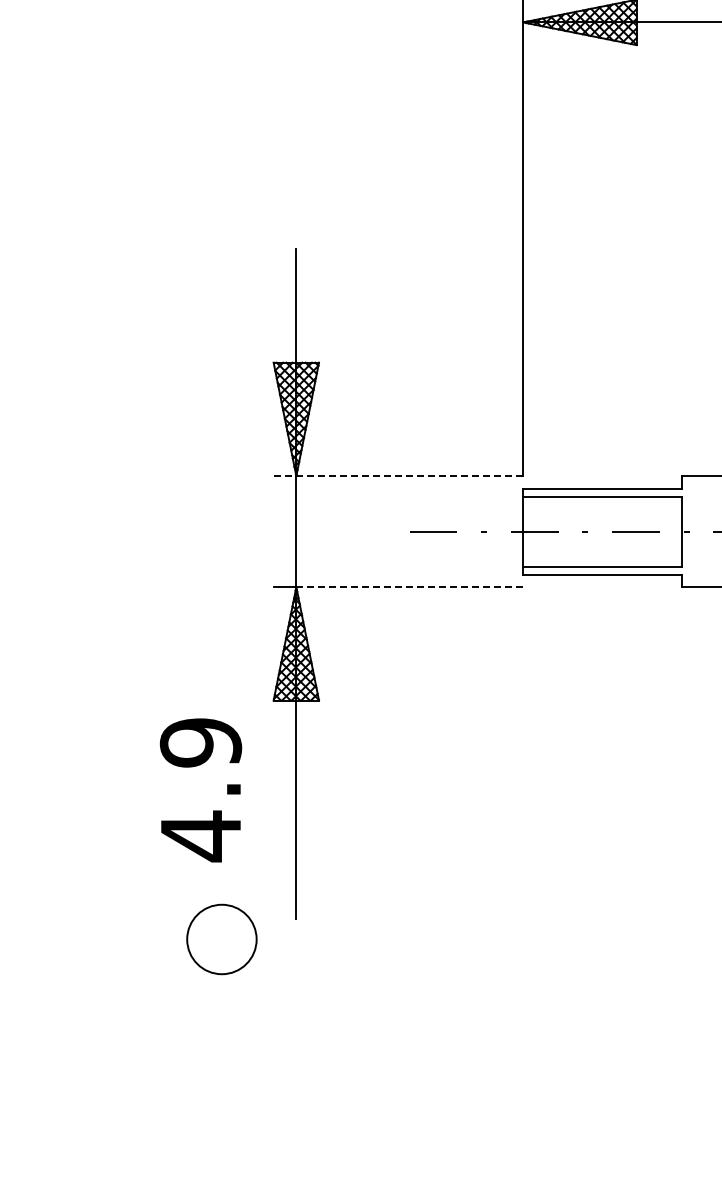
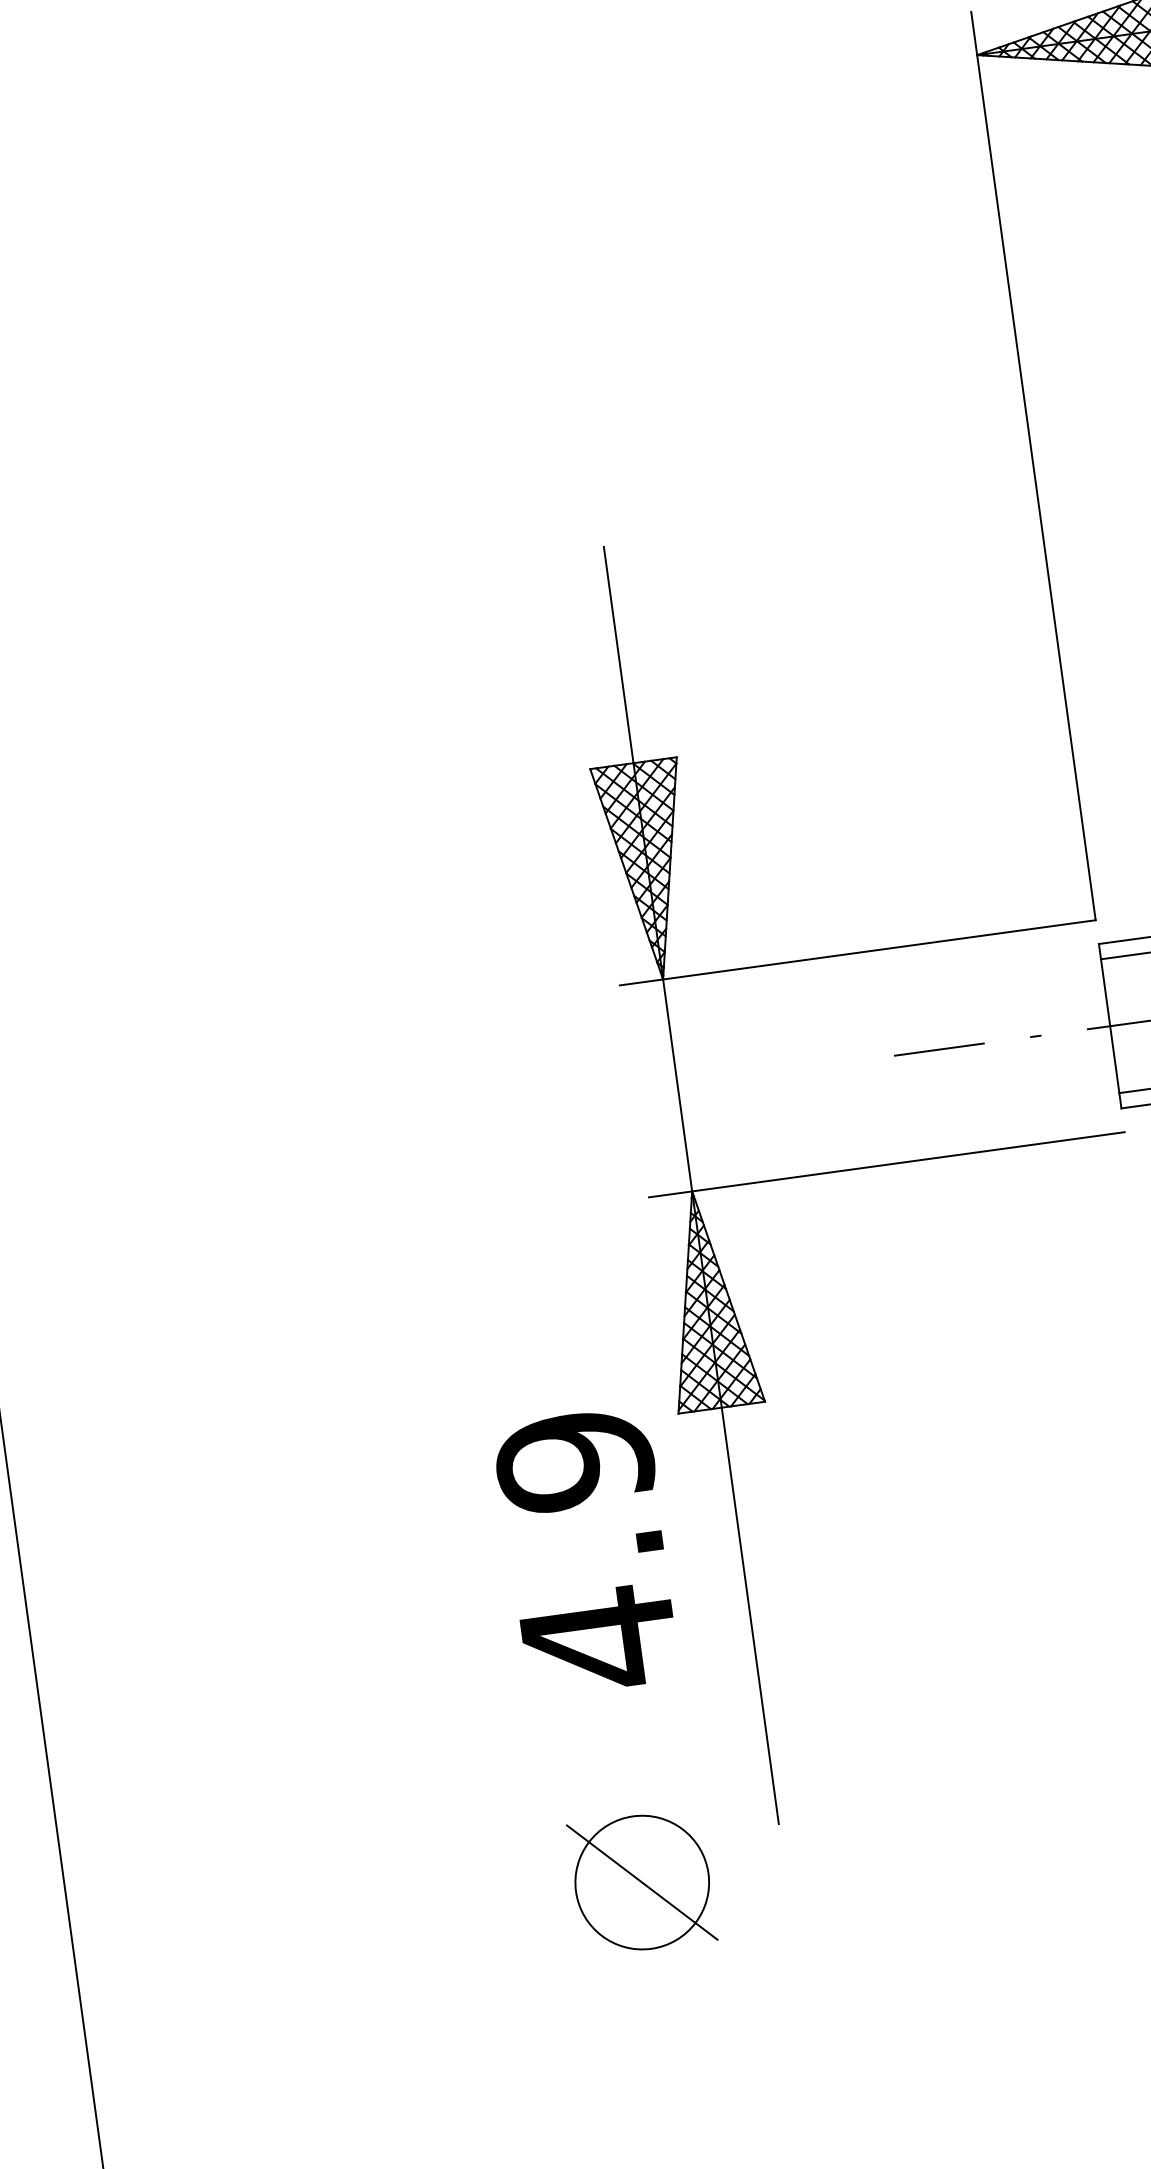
line: (398, 476) -> (858, 953), dashed -> solid
line: (409, 587) -> (907, 1162), dashed -> solid
text: (200, 790) -> (586, 1552), moved
line: (221, 939) -> (641, 1882), added

